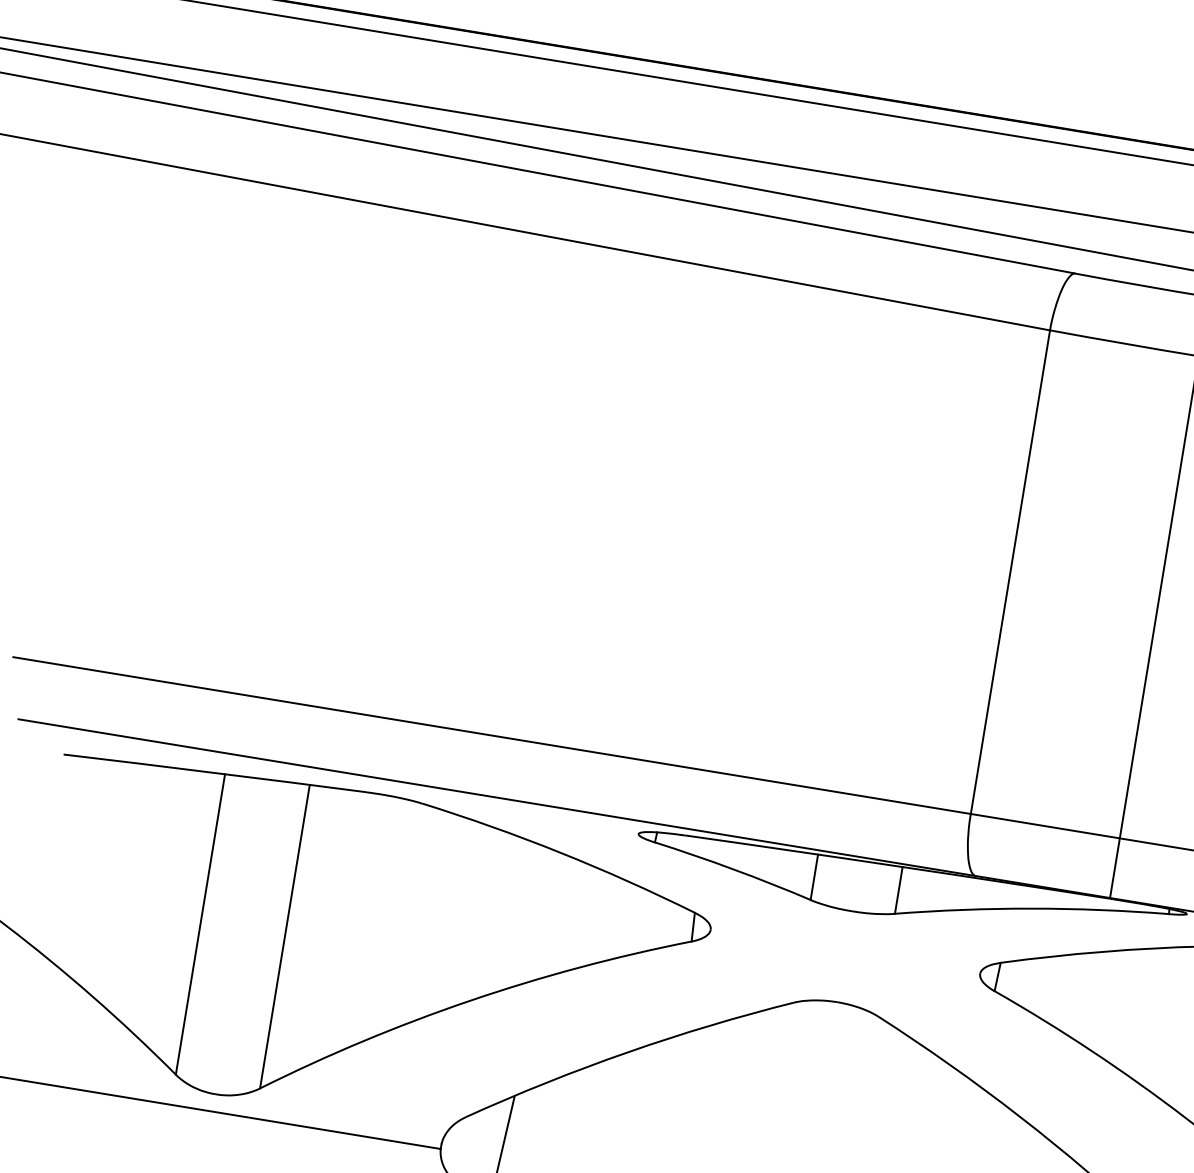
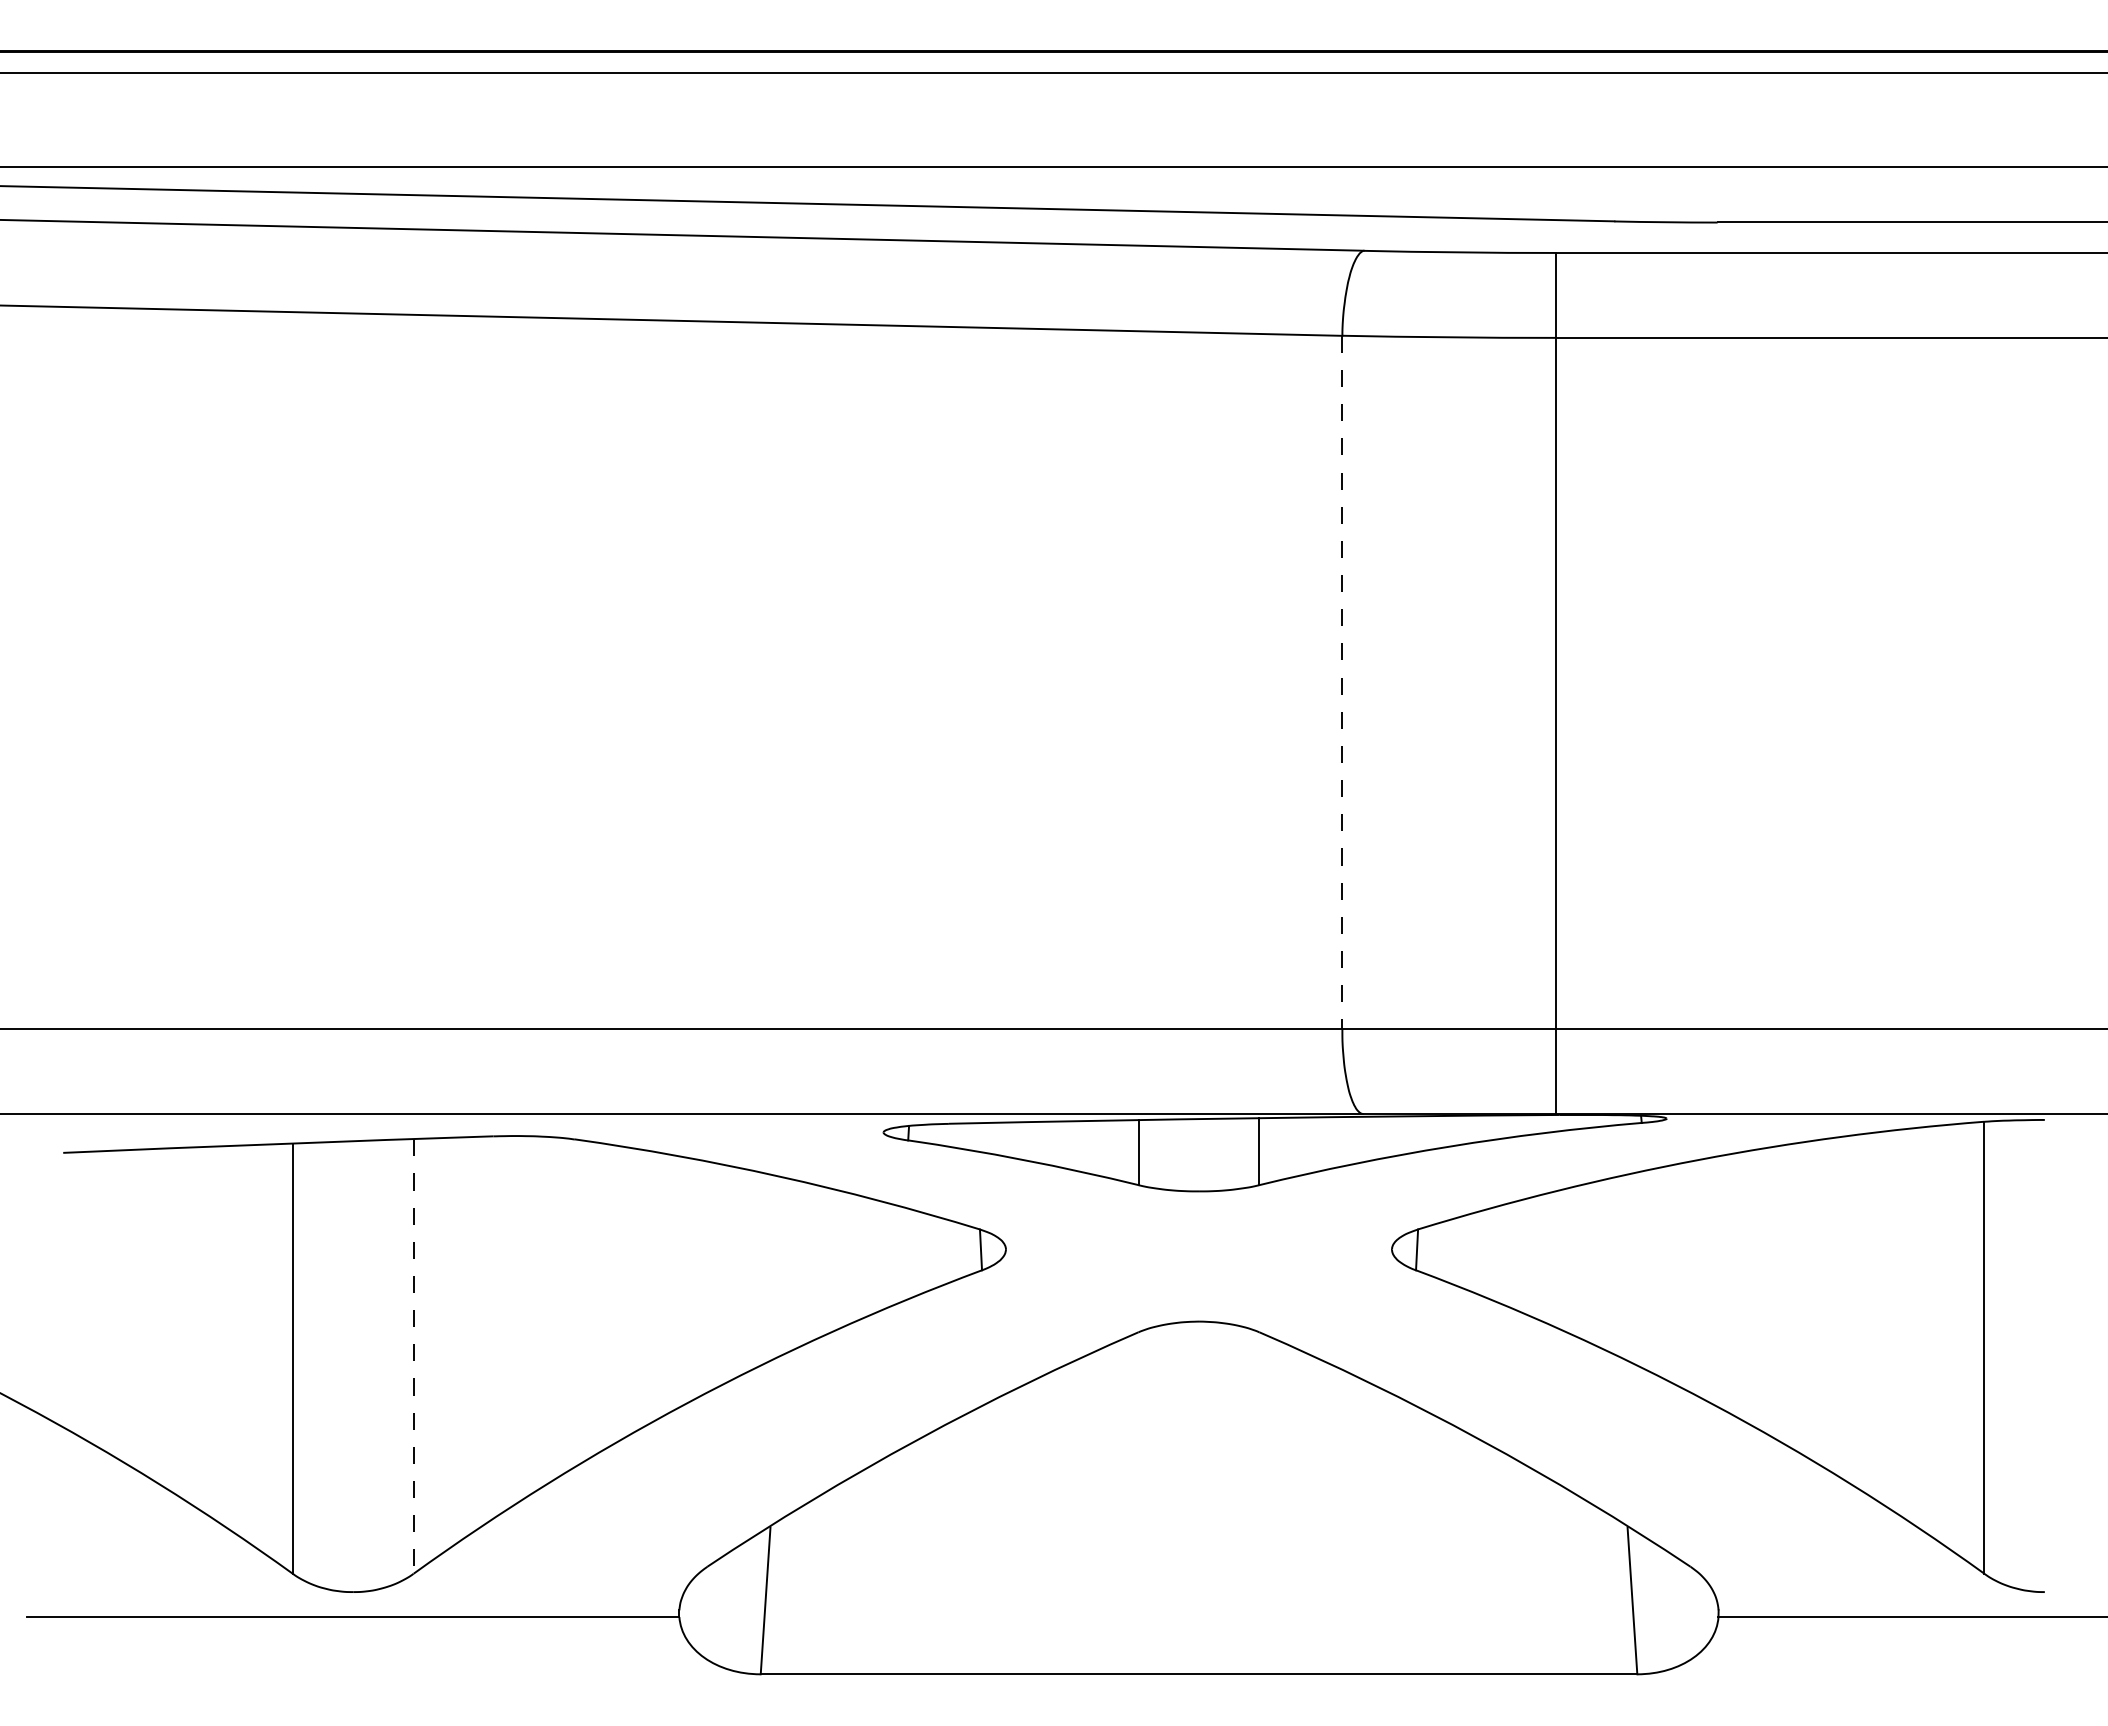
line: (1010, 572) -> (1342, 682), solid -> dashed
line: (284, 937) -> (413, 1357), solid -> dashed

